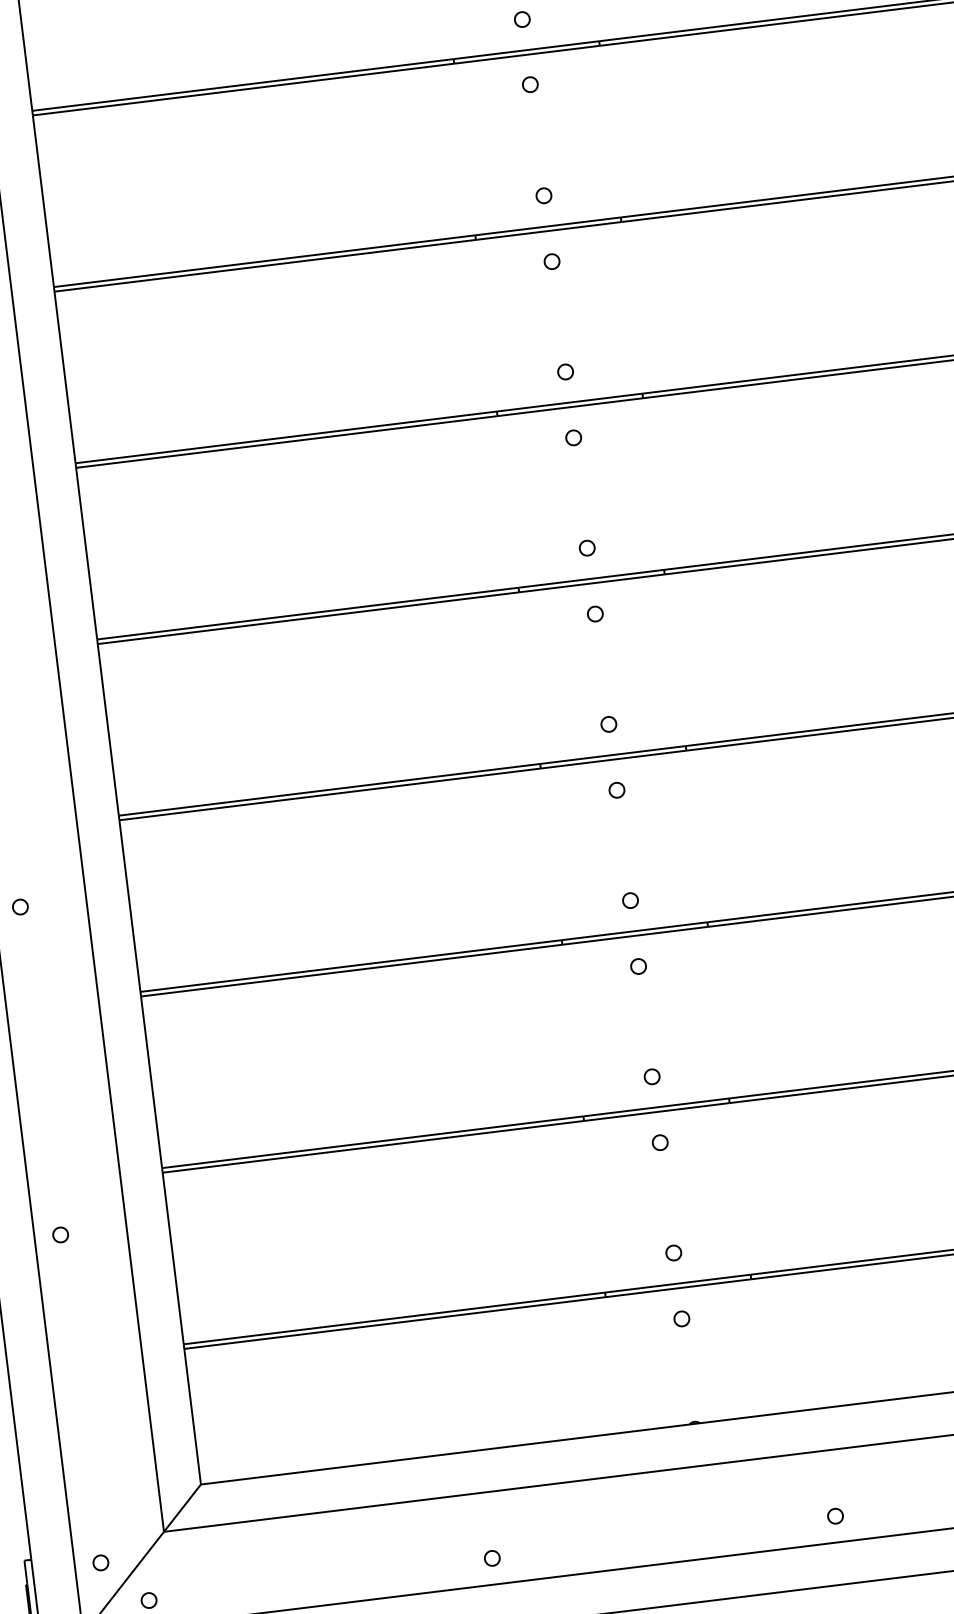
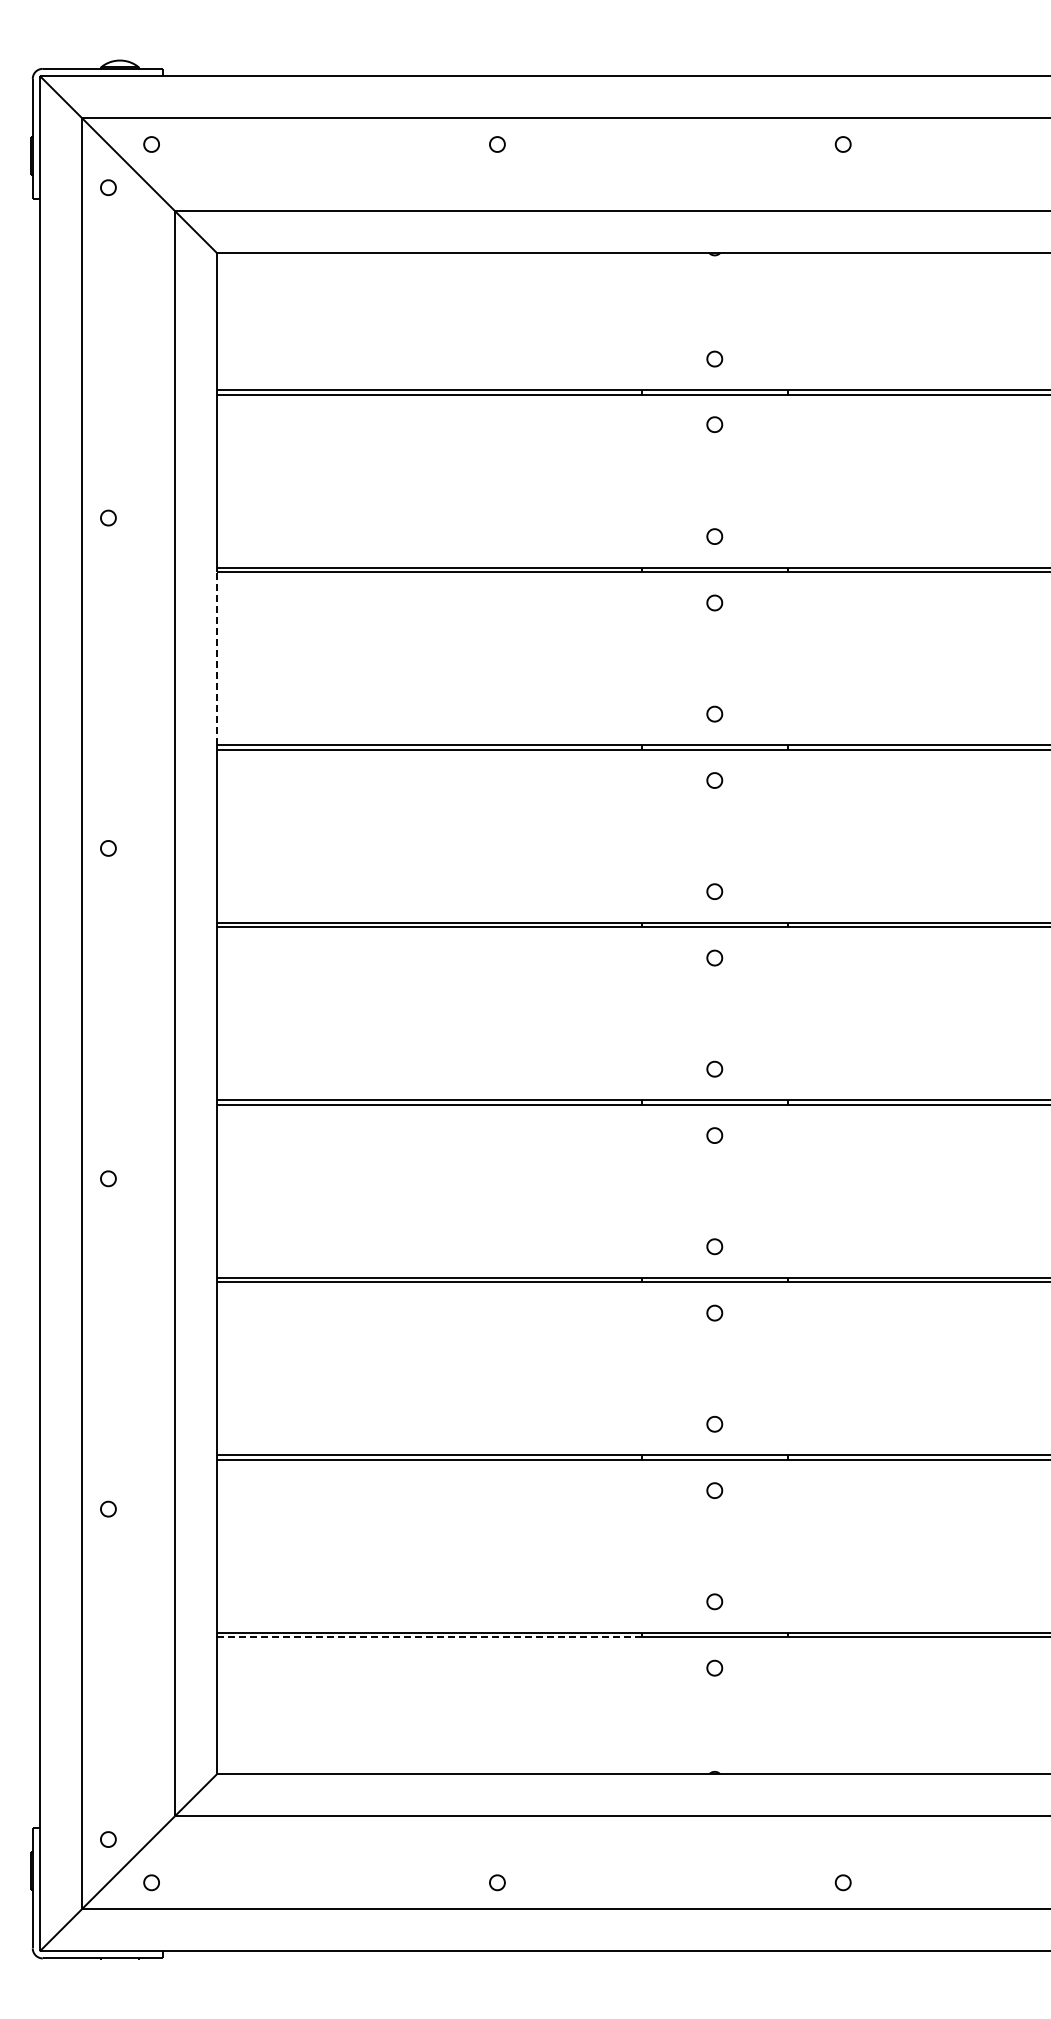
line: (65, 377) -> (217, 658), solid -> dashed
line: (395, 1323) -> (430, 1637), solid -> dashed

